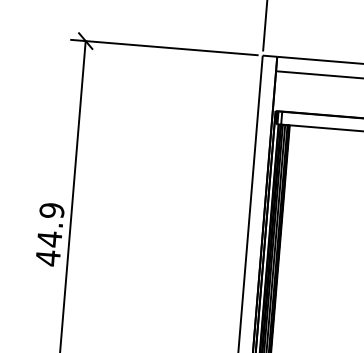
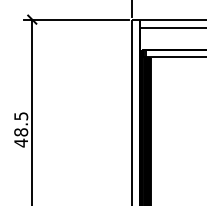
text: (51, 225) -> (21, 124), 44.9 -> 48.5

